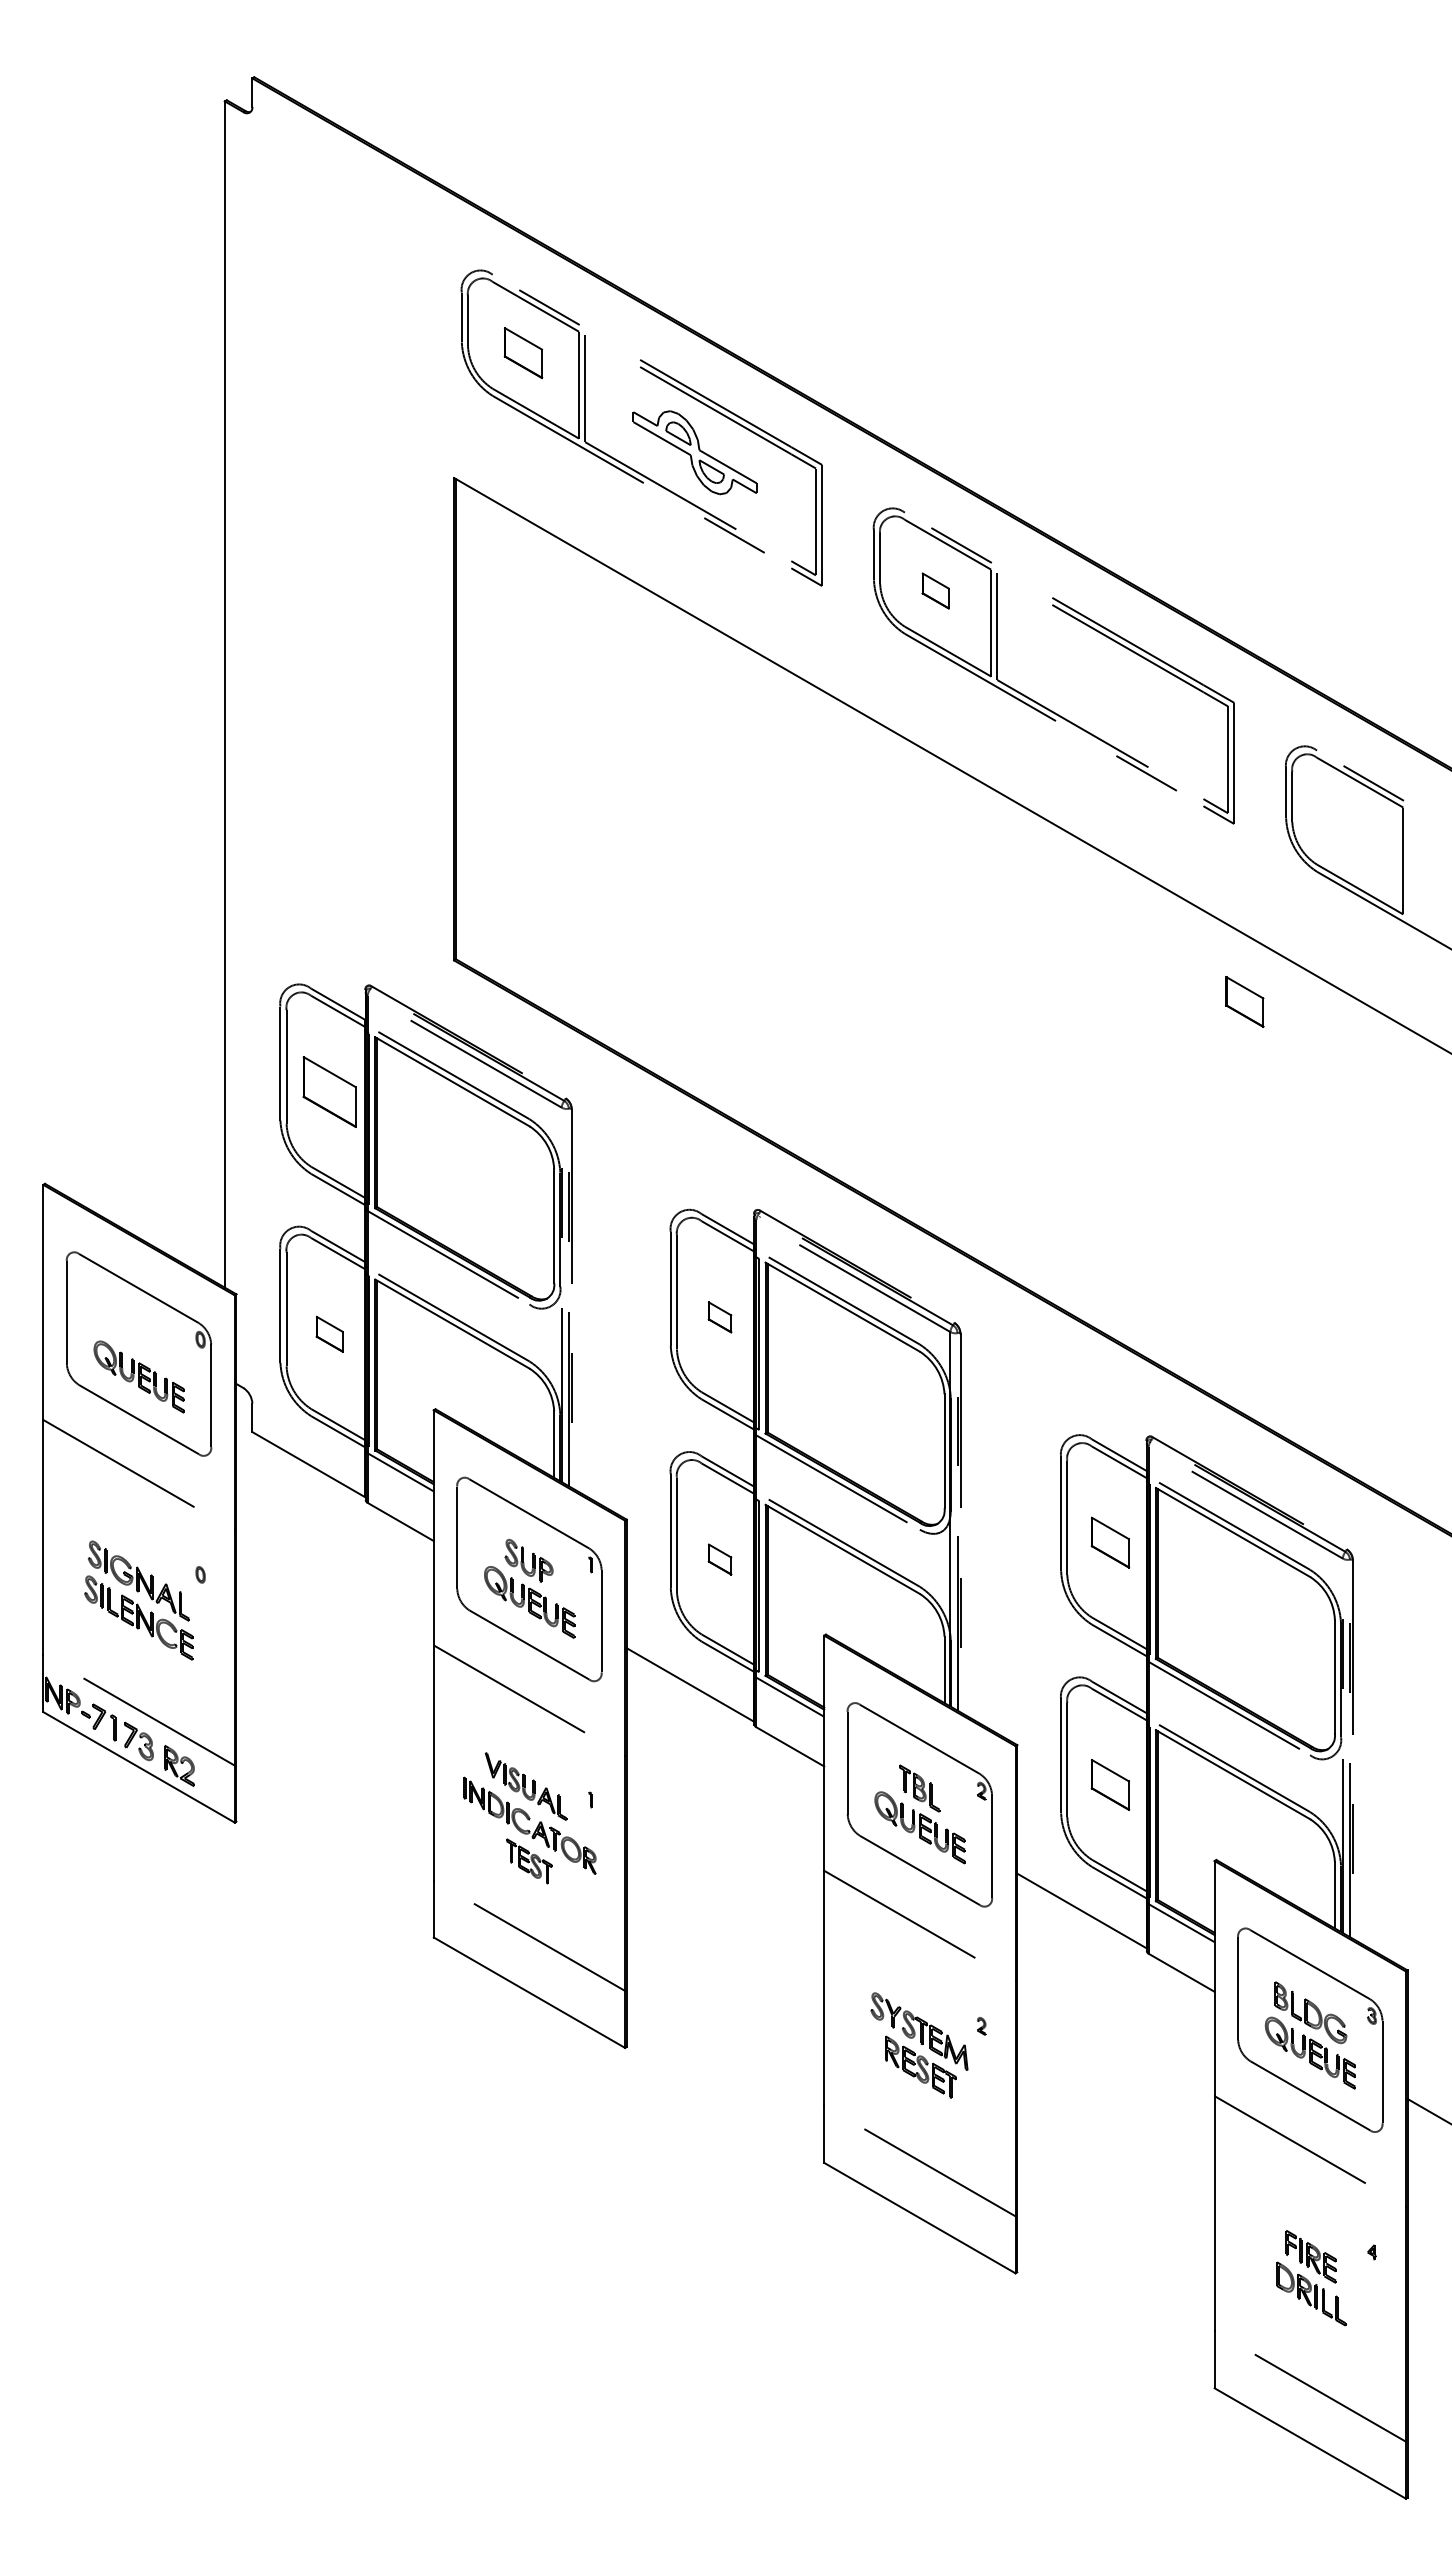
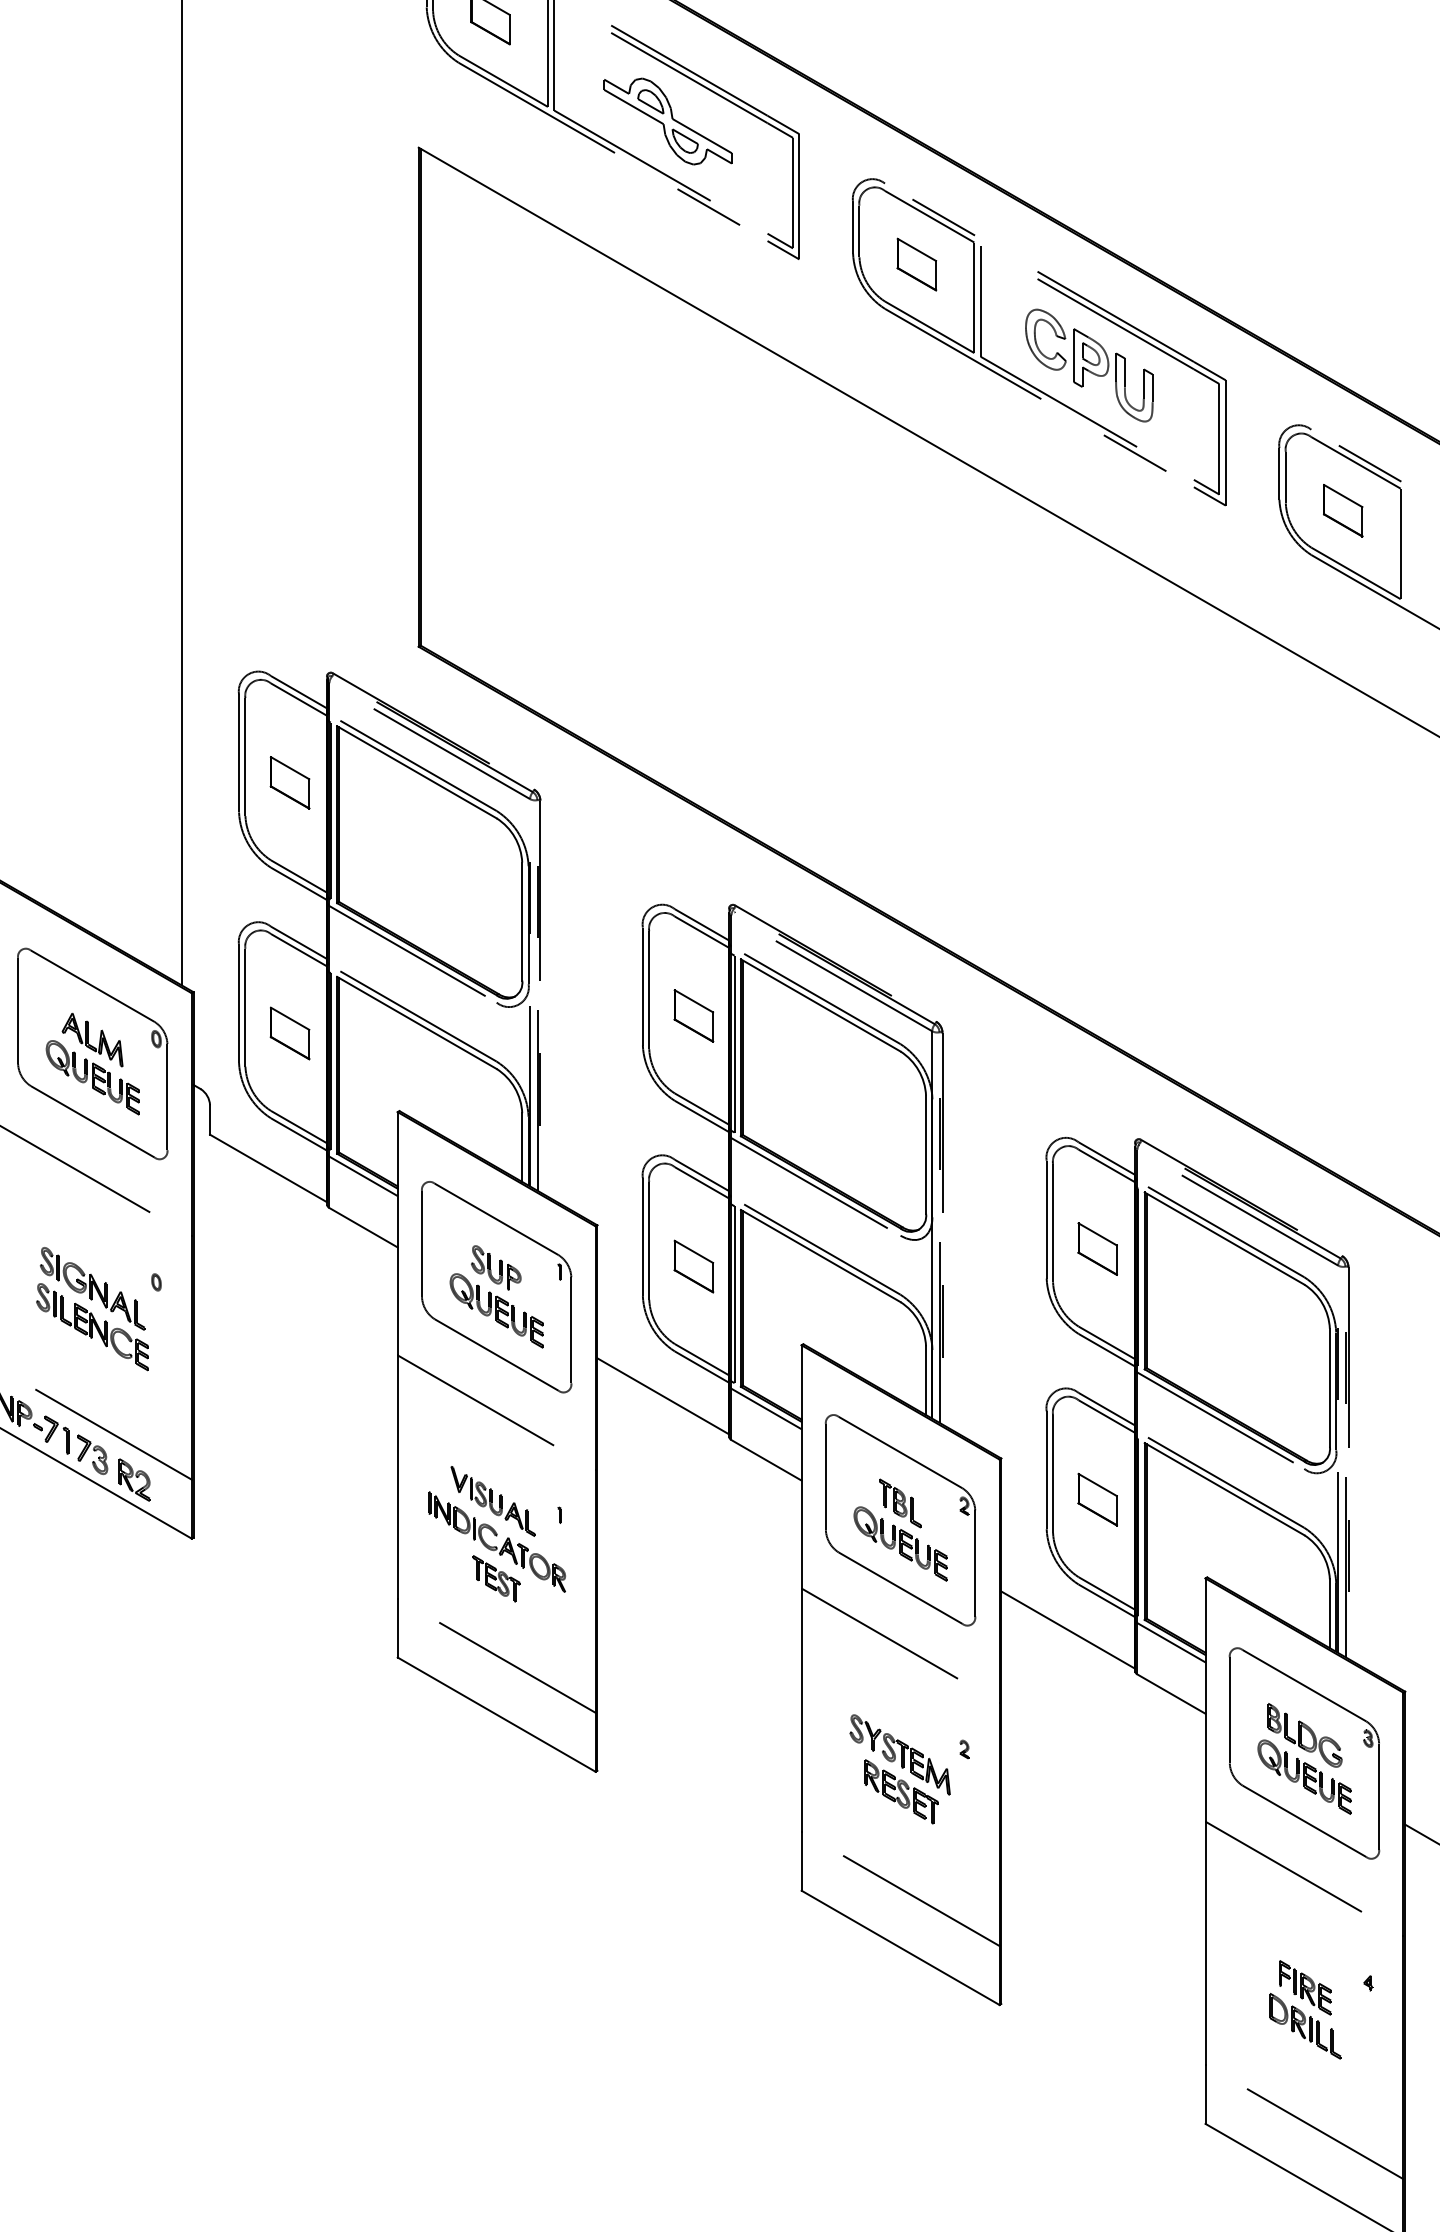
part: (935, 590) -> (916, 264), size x1.43
part: (1102, 688) -> (1089, 365), added
part: (1244, 1001) -> (1342, 510), moved
part: (329, 1091) -> (289, 782), size x0.71
part: (719, 1317) -> (693, 1016), size x1.67
part: (329, 1334) -> (289, 1033), size x1.43
part: (138, 1340) -> (92, 1039), added
part: (719, 1559) -> (693, 1266), size x1.67

